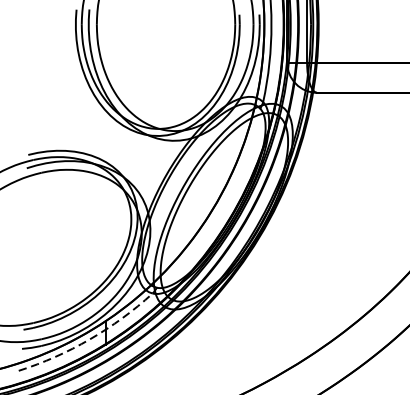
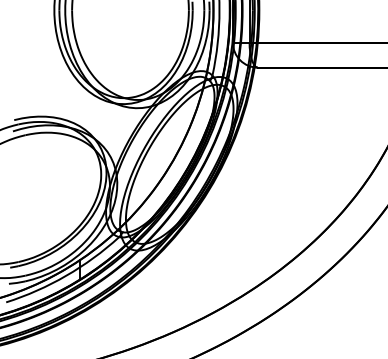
arc: (90, 339) -> (66, 275), dashed -> solid

